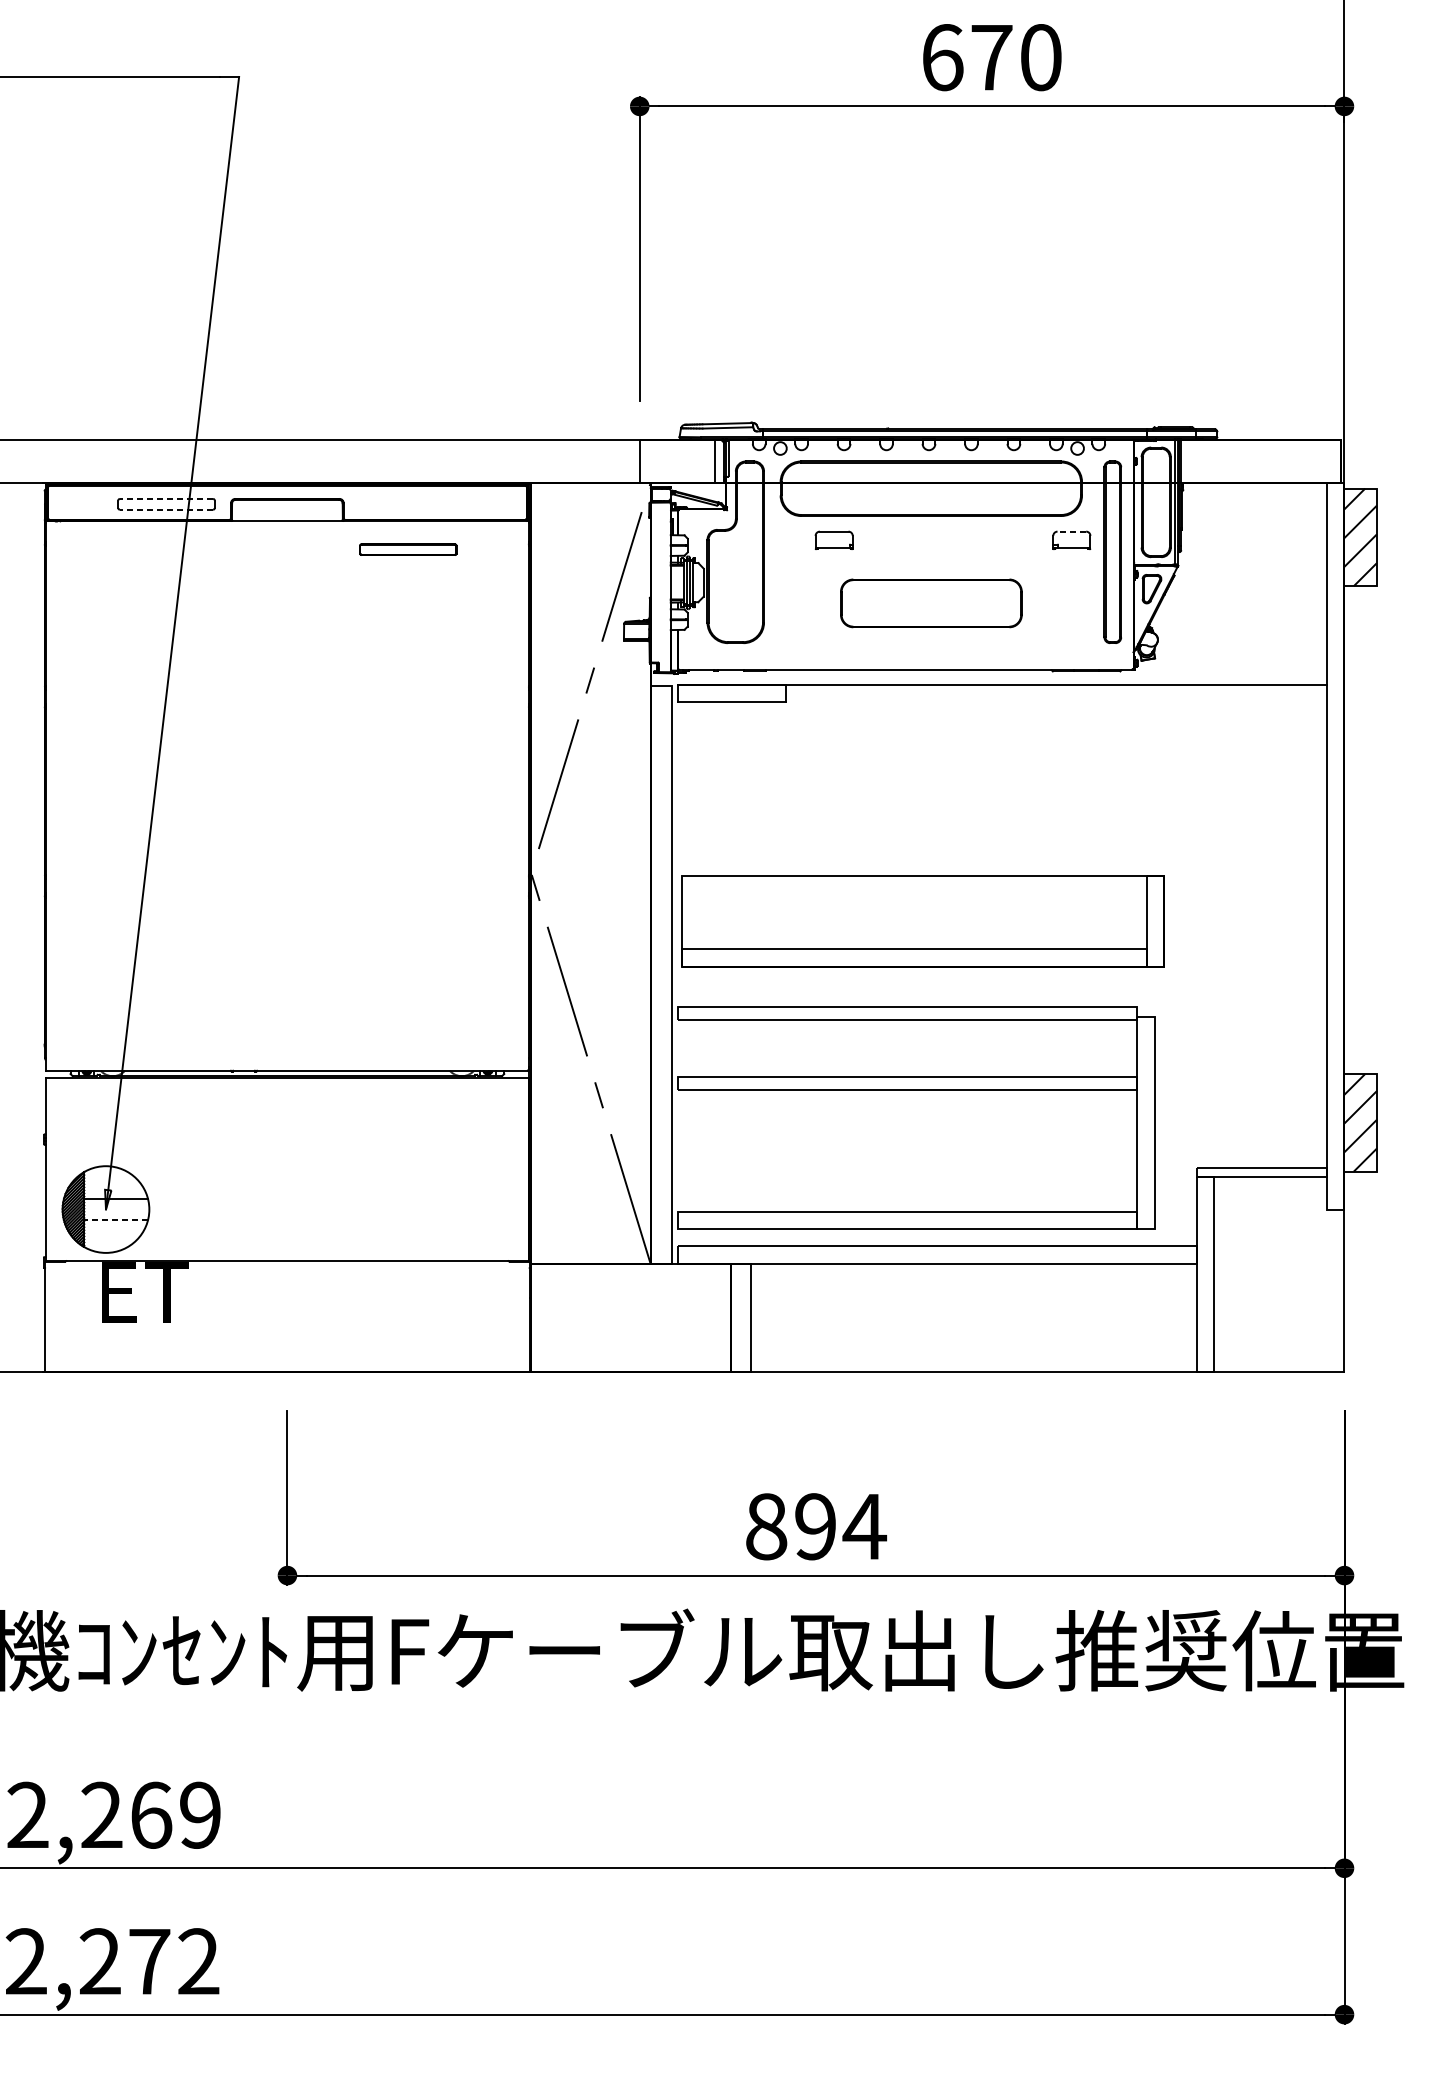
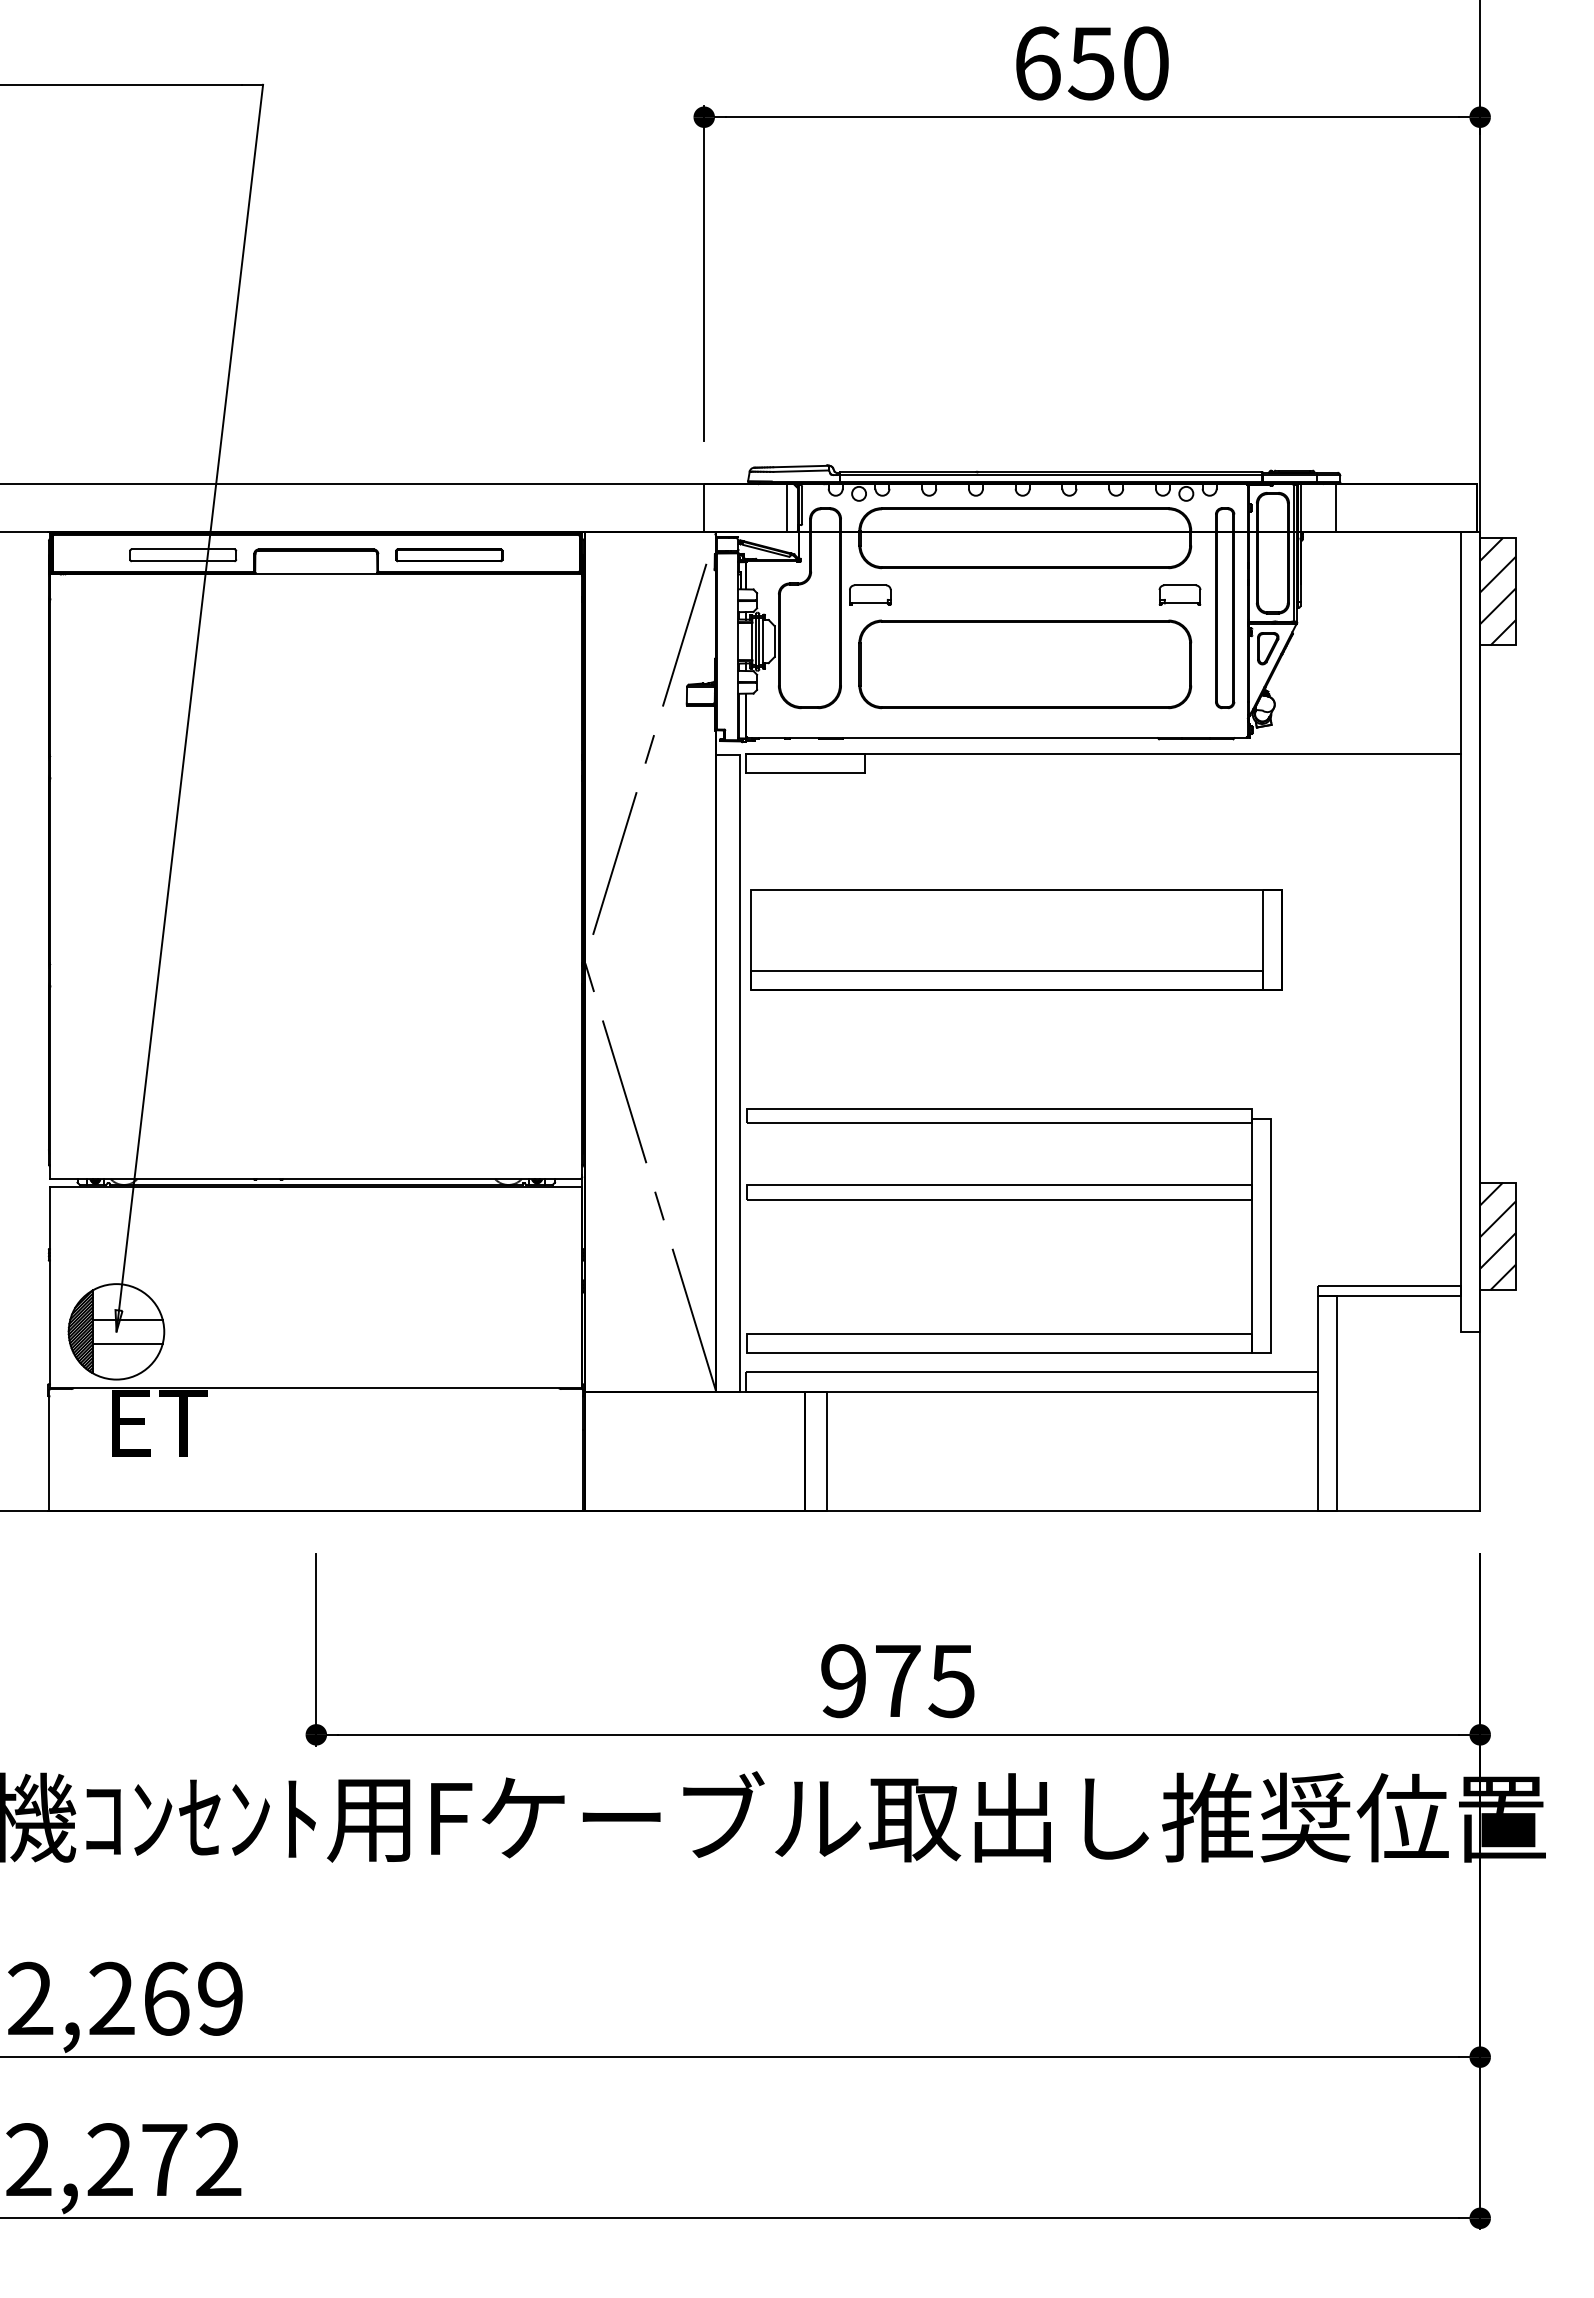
text: (991, 57) -> (1091, 63), 670 -> 650
line: (1213, 461) -> (1335, 508), added
line: (165, 499) -> (182, 549), dashed -> solid
line: (165, 509) -> (182, 561), dashed -> solid
line: (1072, 531) -> (1180, 585), dashed -> solid
part: (834, 539) -> (870, 594), moved
part: (408, 549) -> (449, 555), moved
part: (931, 603) -> (1025, 664), size x1.67
part: (923, 920) -> (1016, 939), moved
line: (115, 1220) -> (127, 1343), dashed -> solid
text: (816, 1527) -> (898, 1681), 894 -> 975

